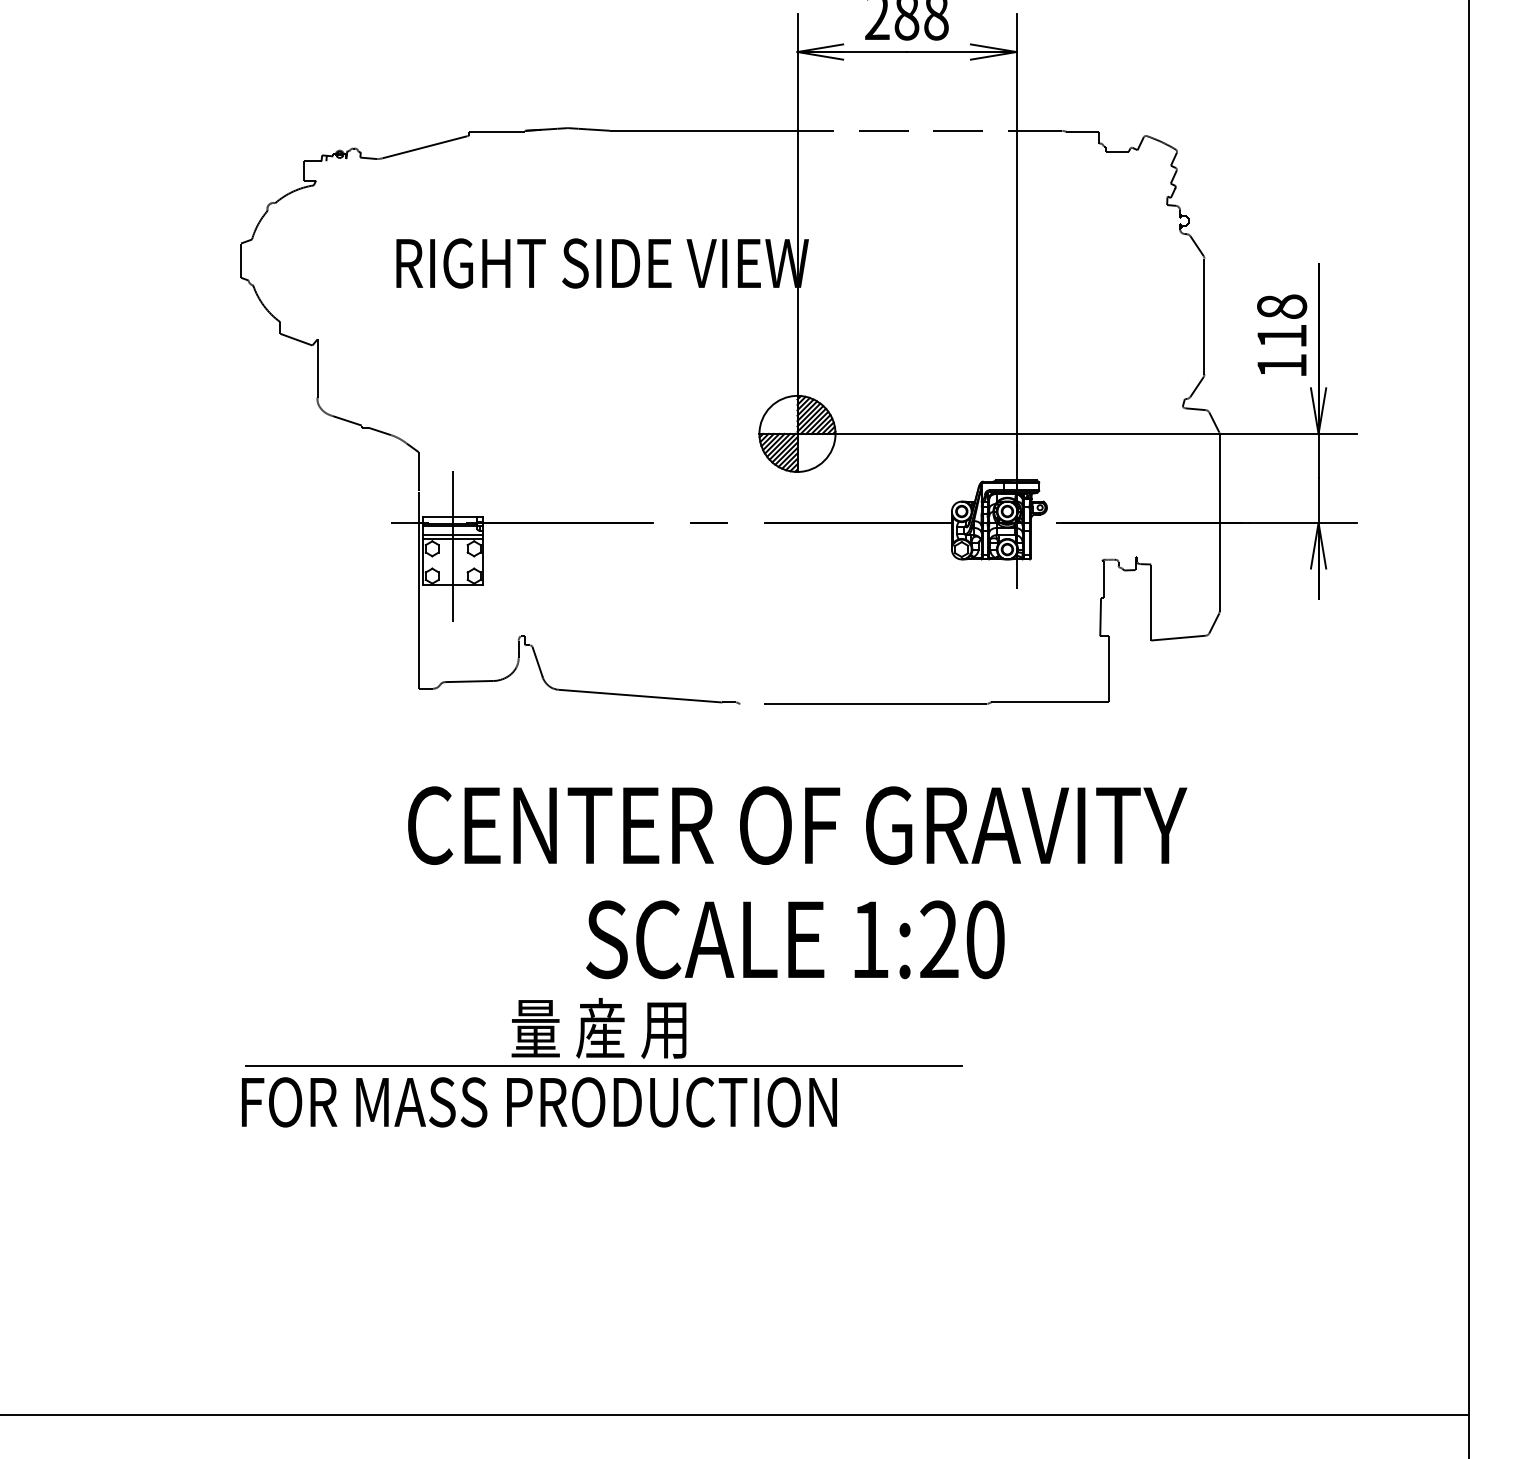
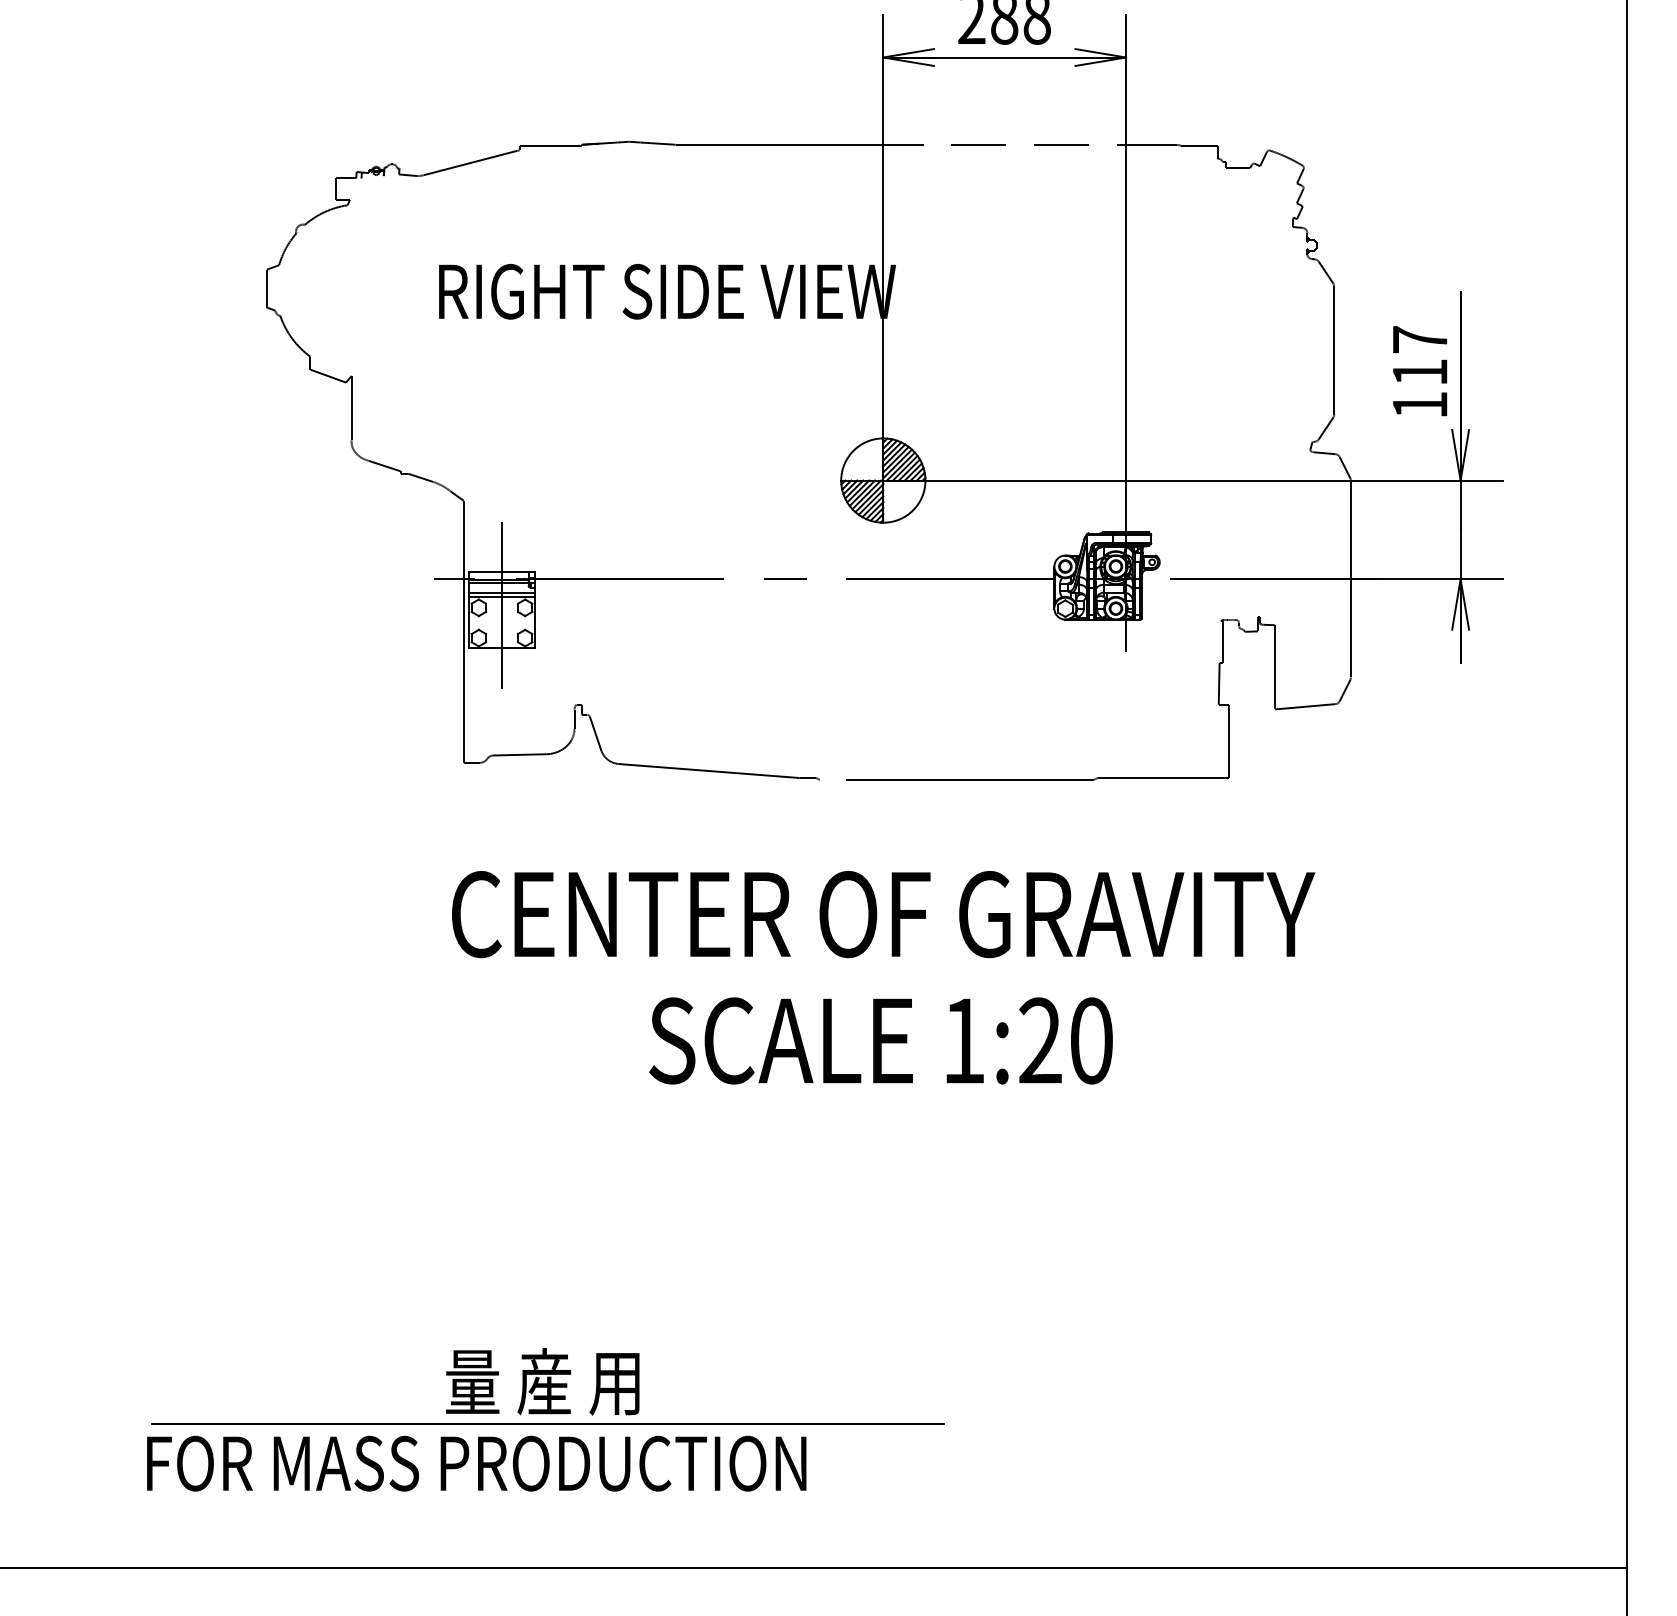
text: (1282, 306) -> (1420, 339), 118 -> 117
part: (602, 1062) -> (546, 1419), moved

